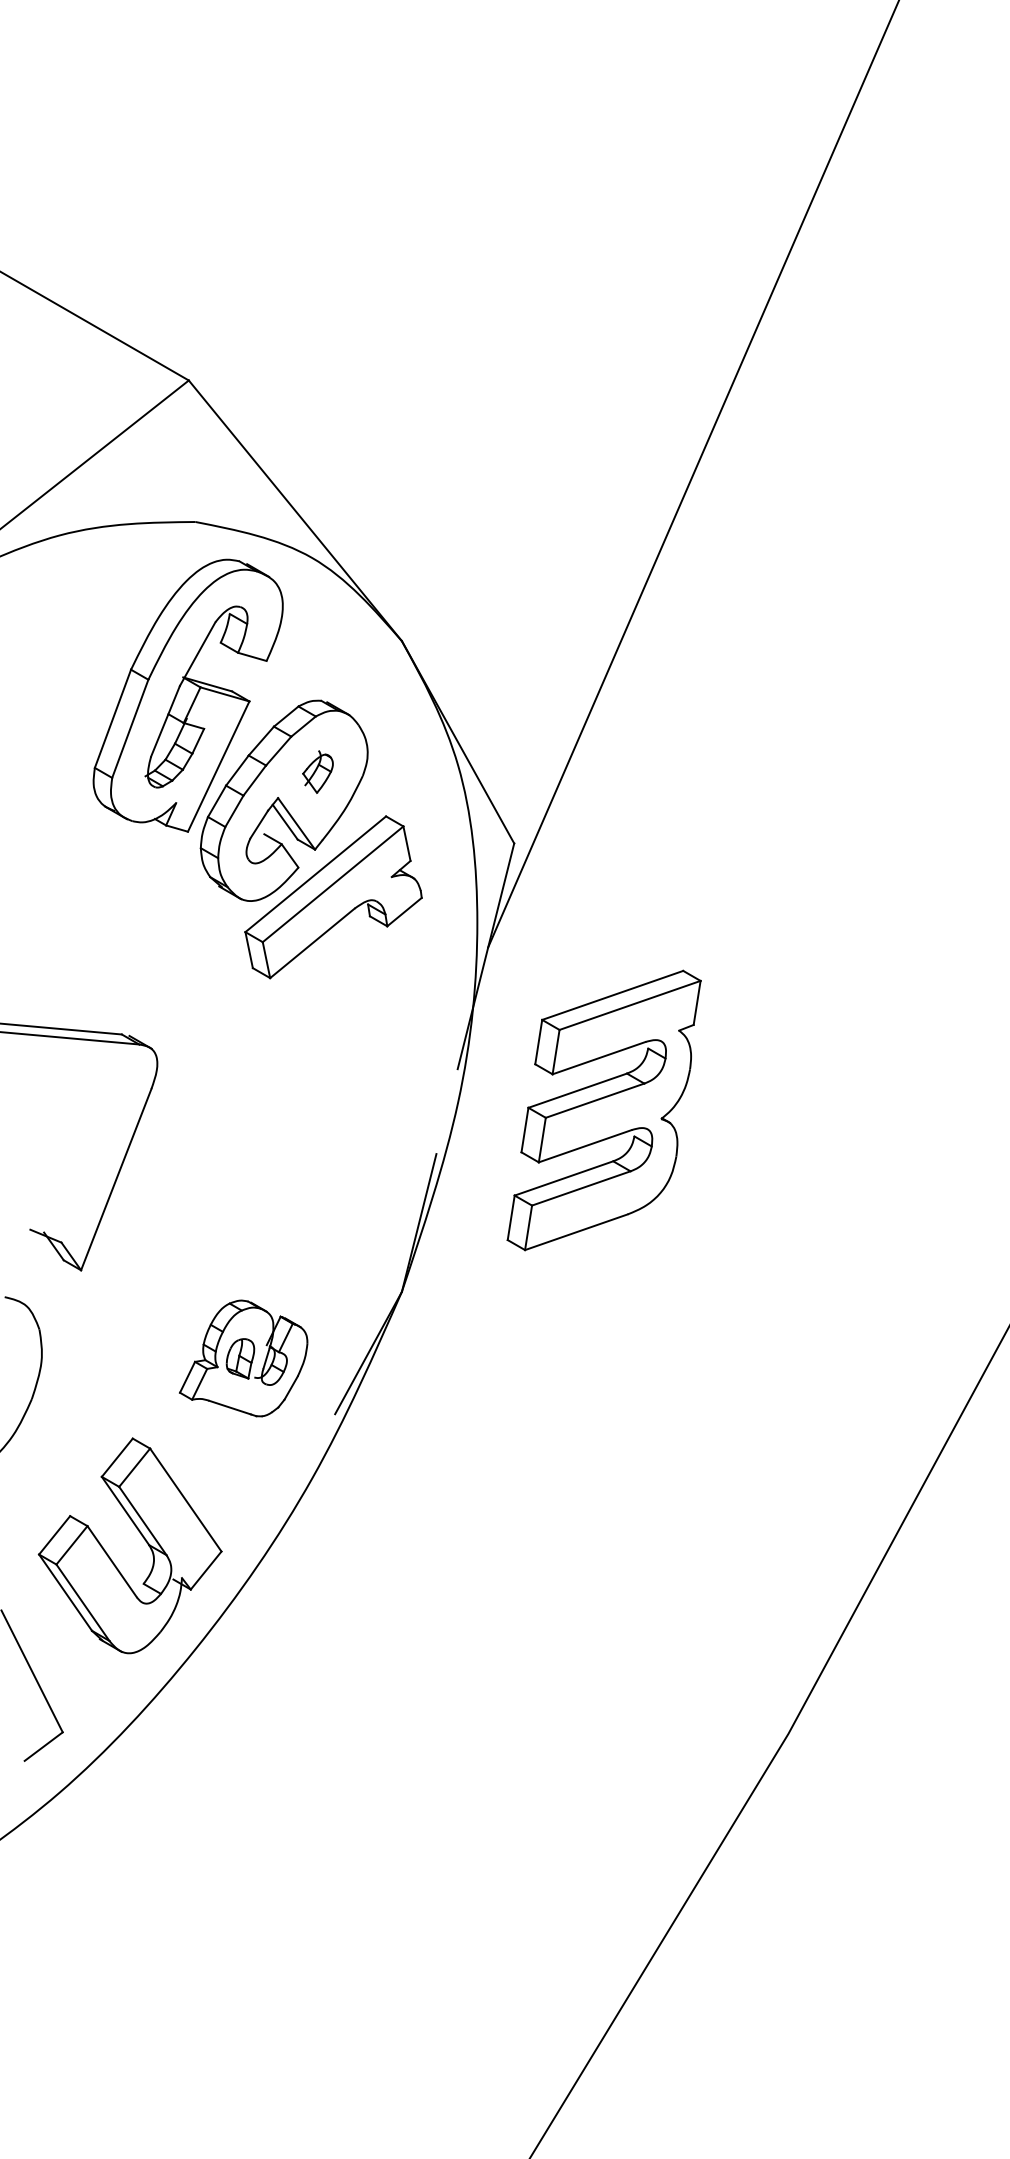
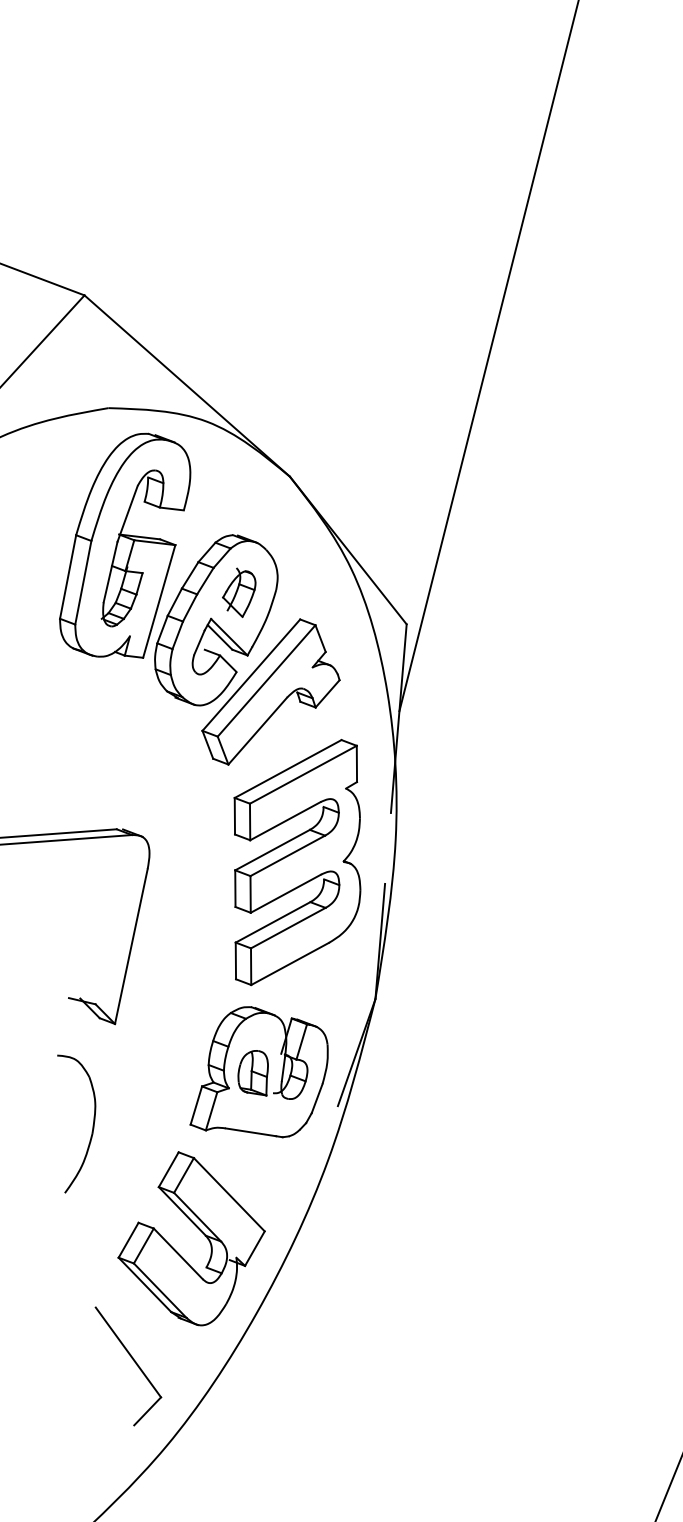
part: (317, 771) -> (239, 592), size x1.43
part: (603, 1110) -> (295, 862), moved
part: (243, 1358) -> (257, 1073), size x1.43

